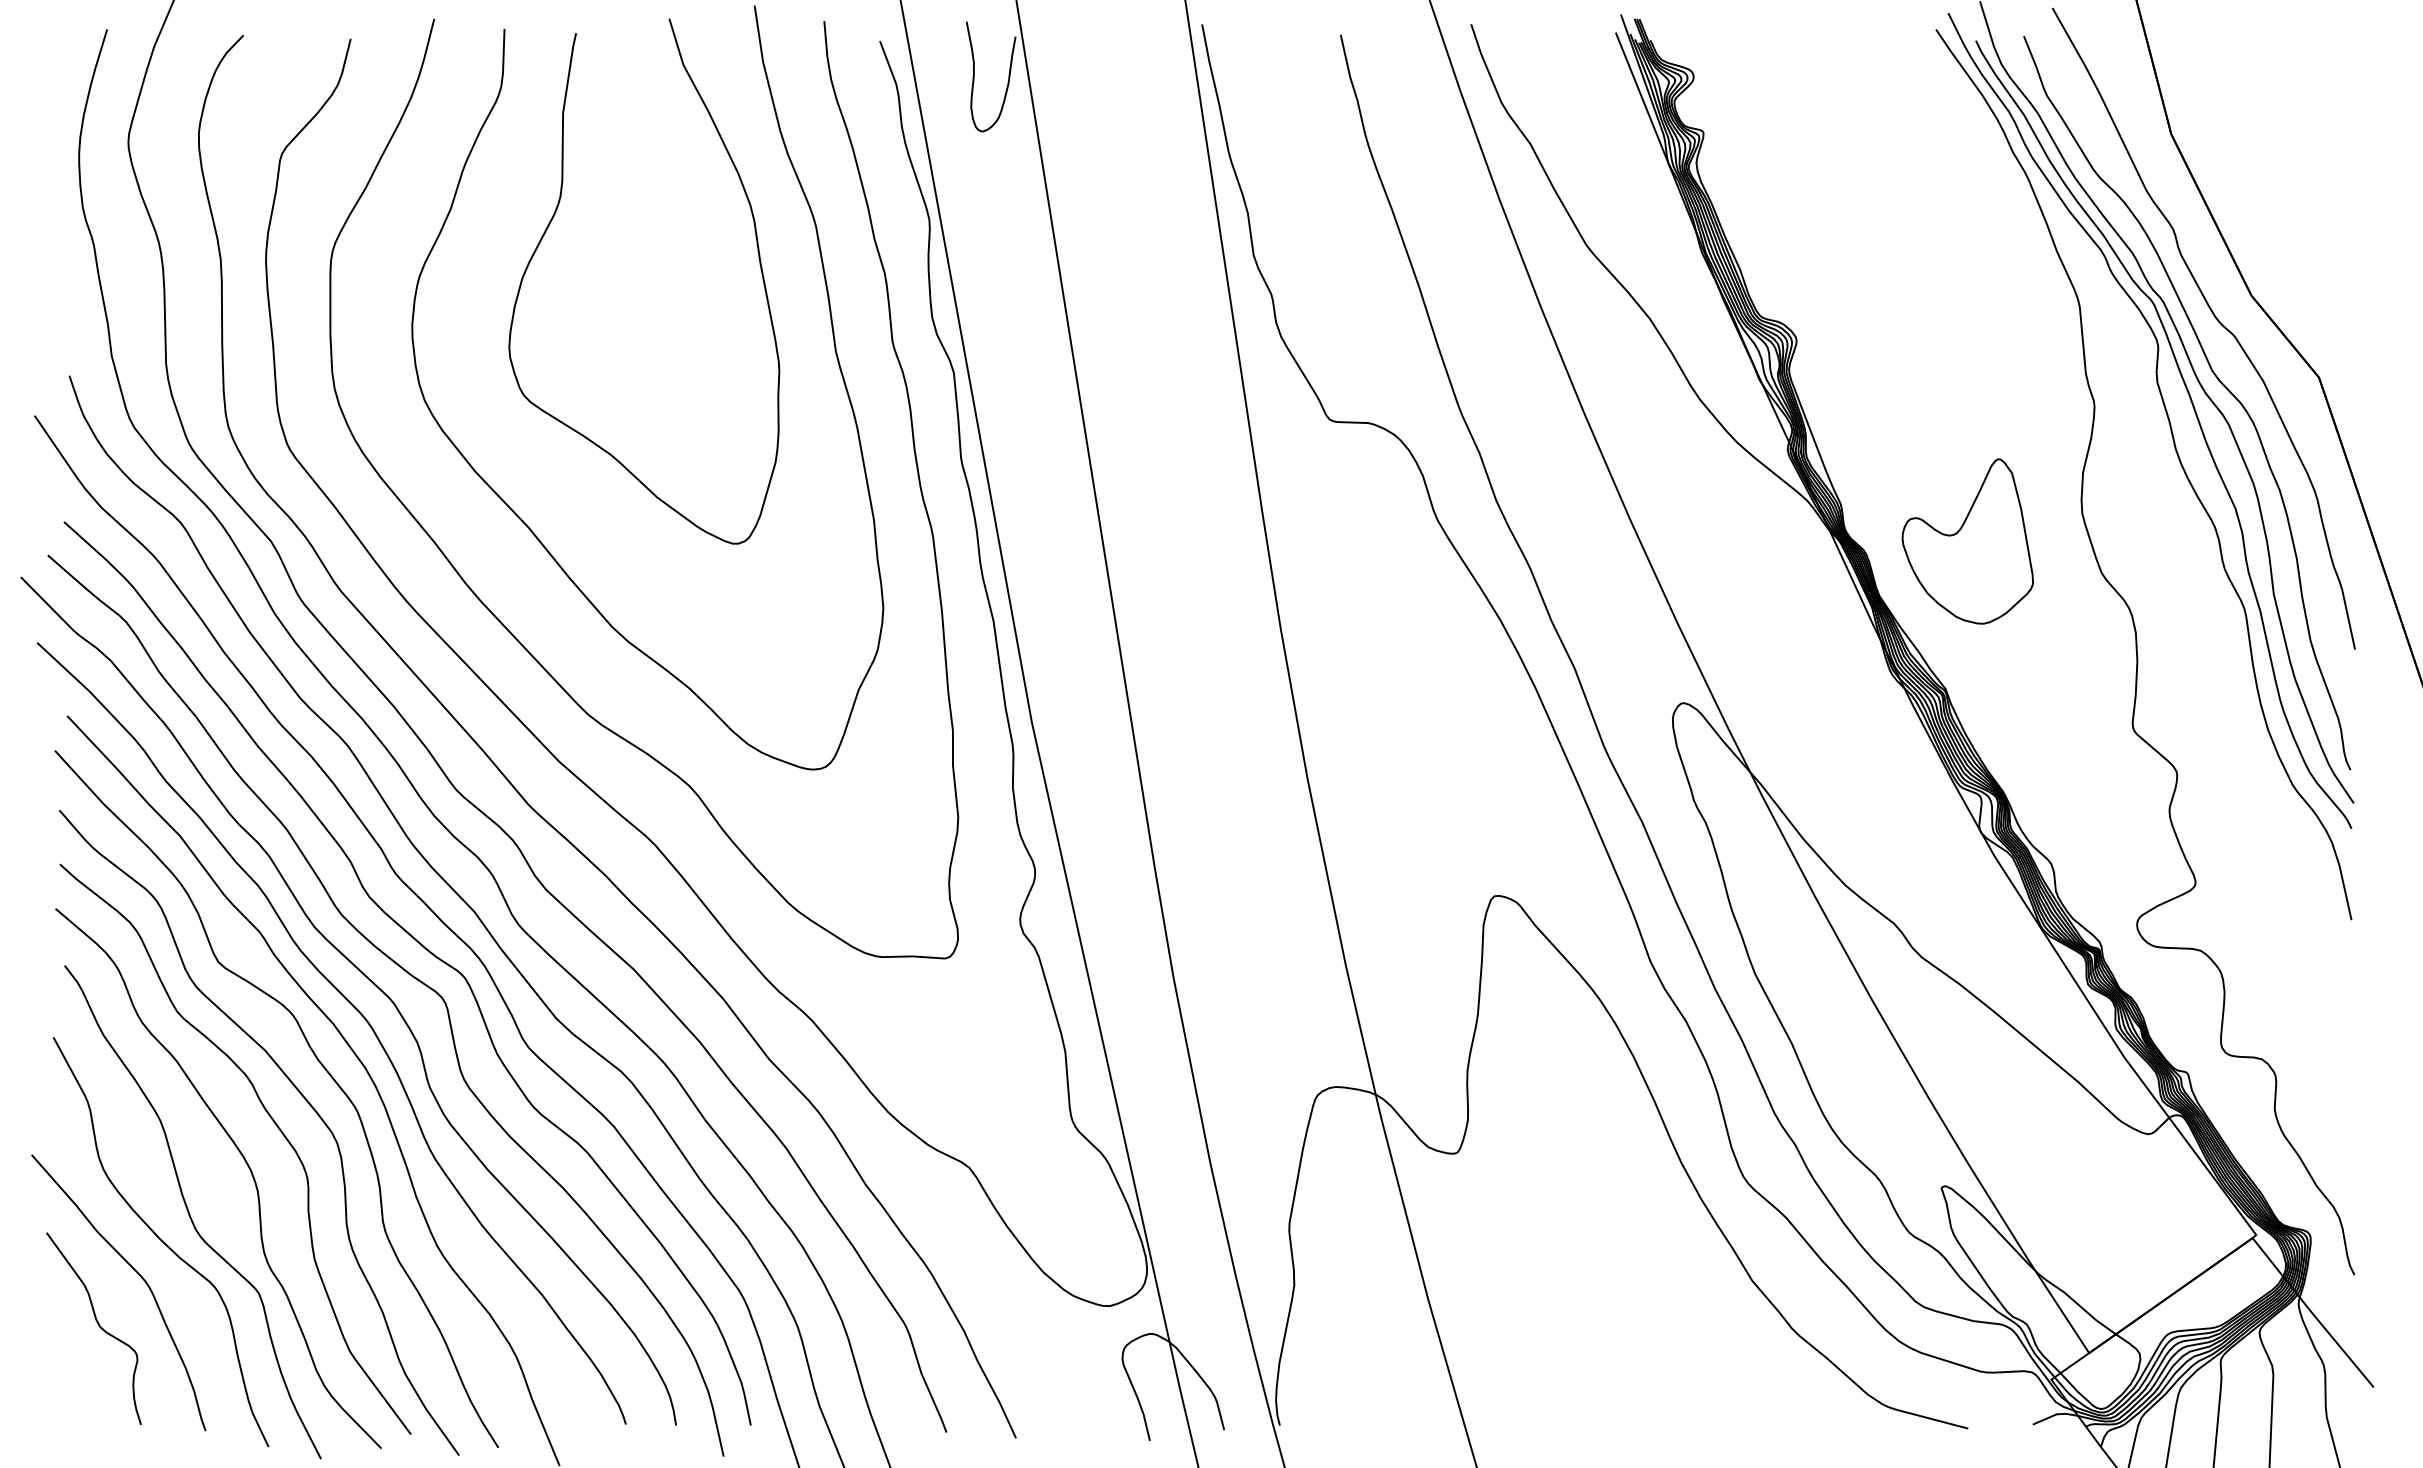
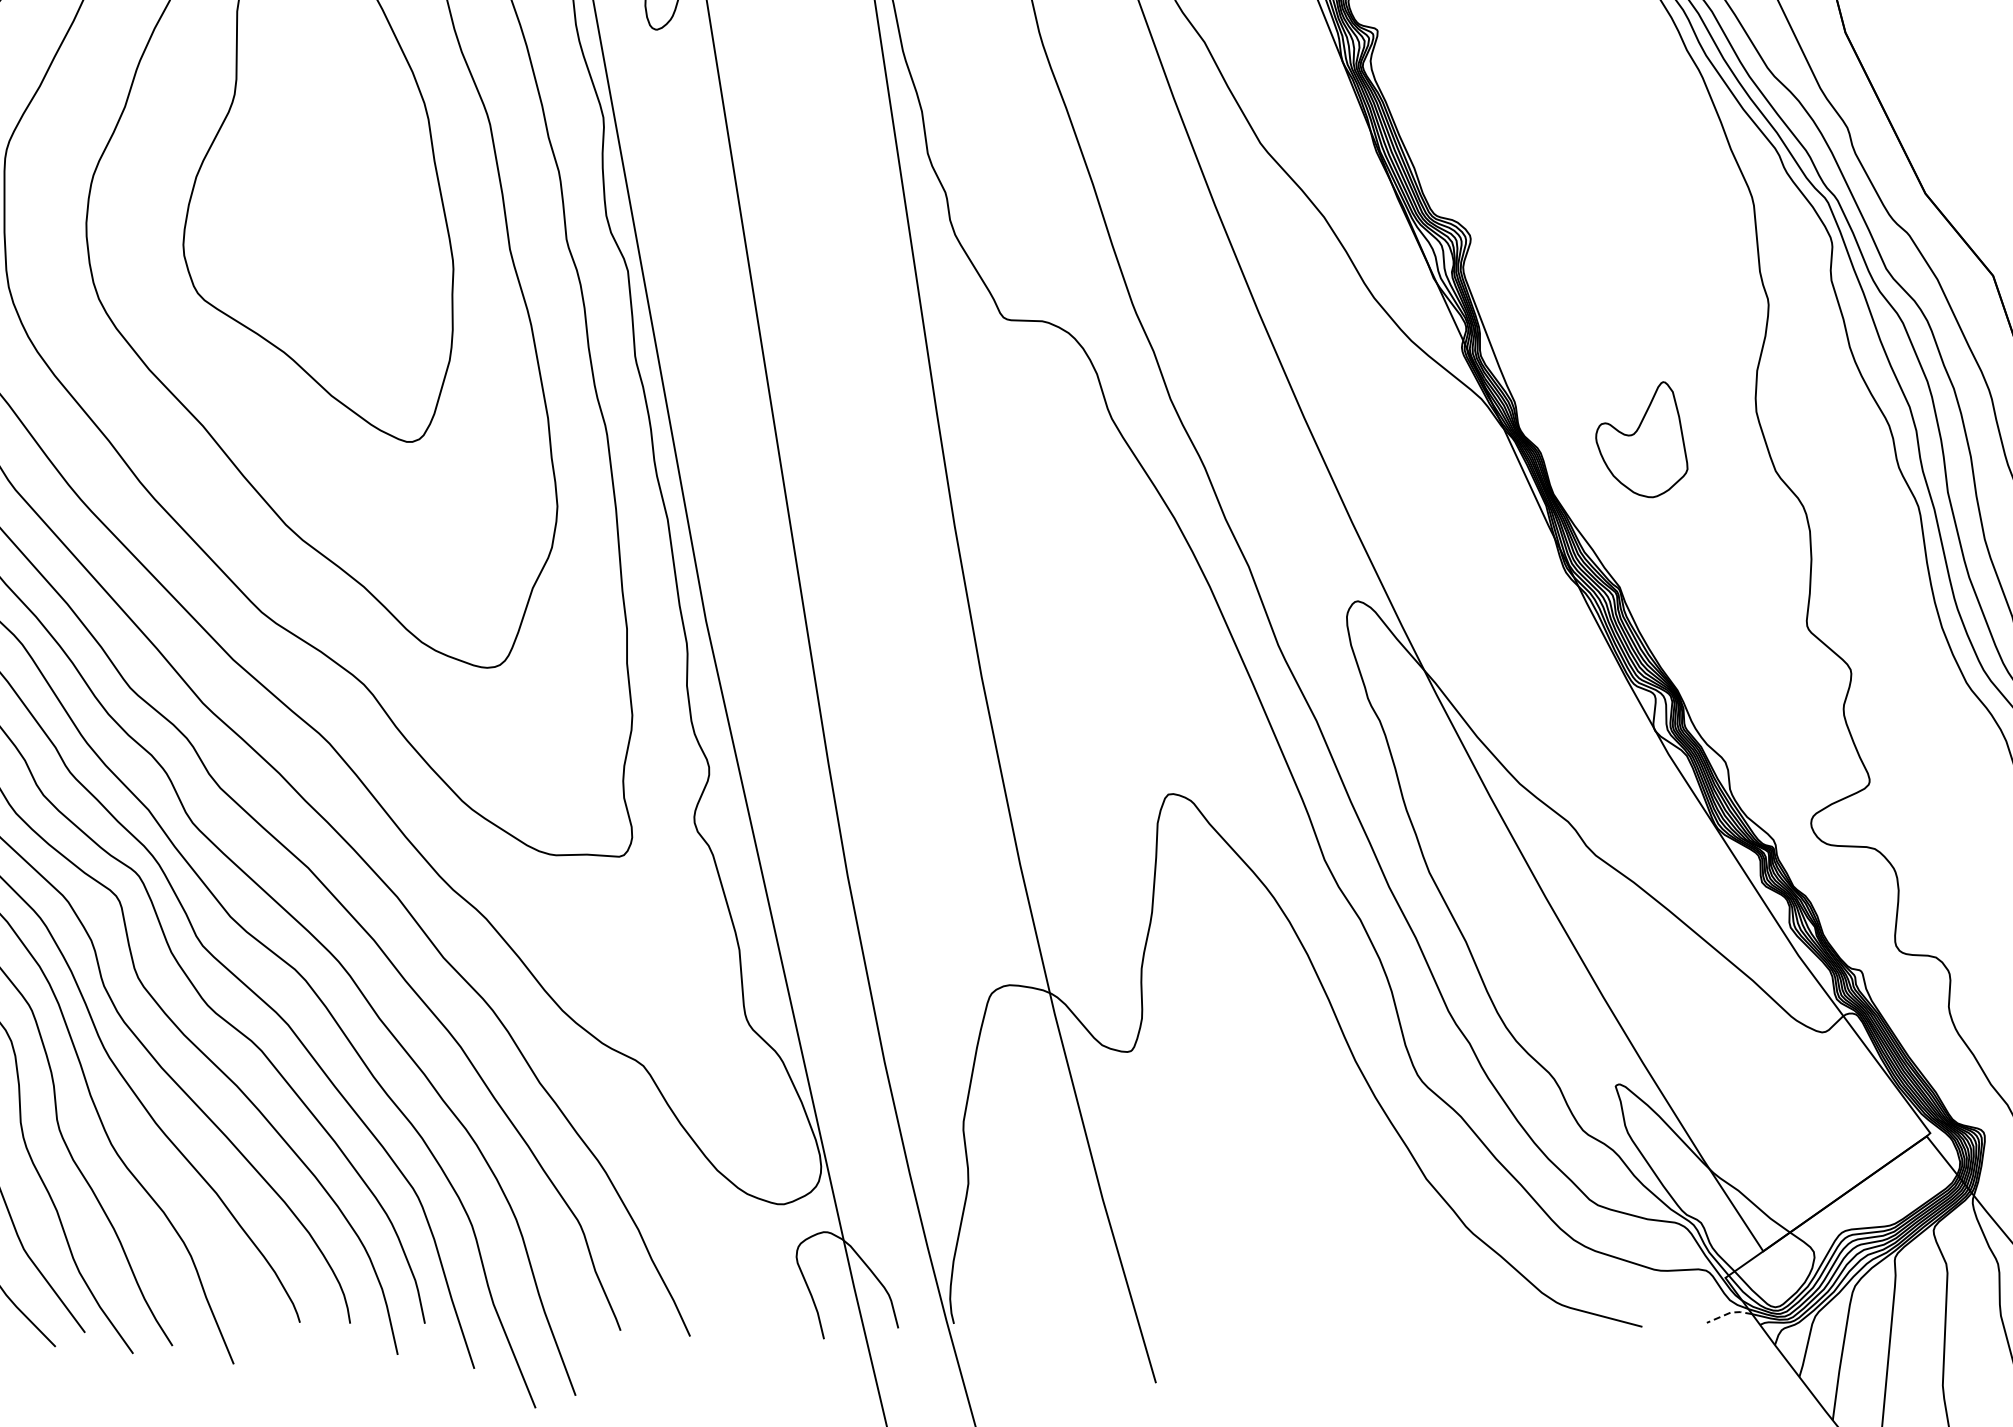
part: (1967, 541) -> (1641, 439), size x0.7
line: (2055, 1414) -> (1729, 1312), solid -> dashed

